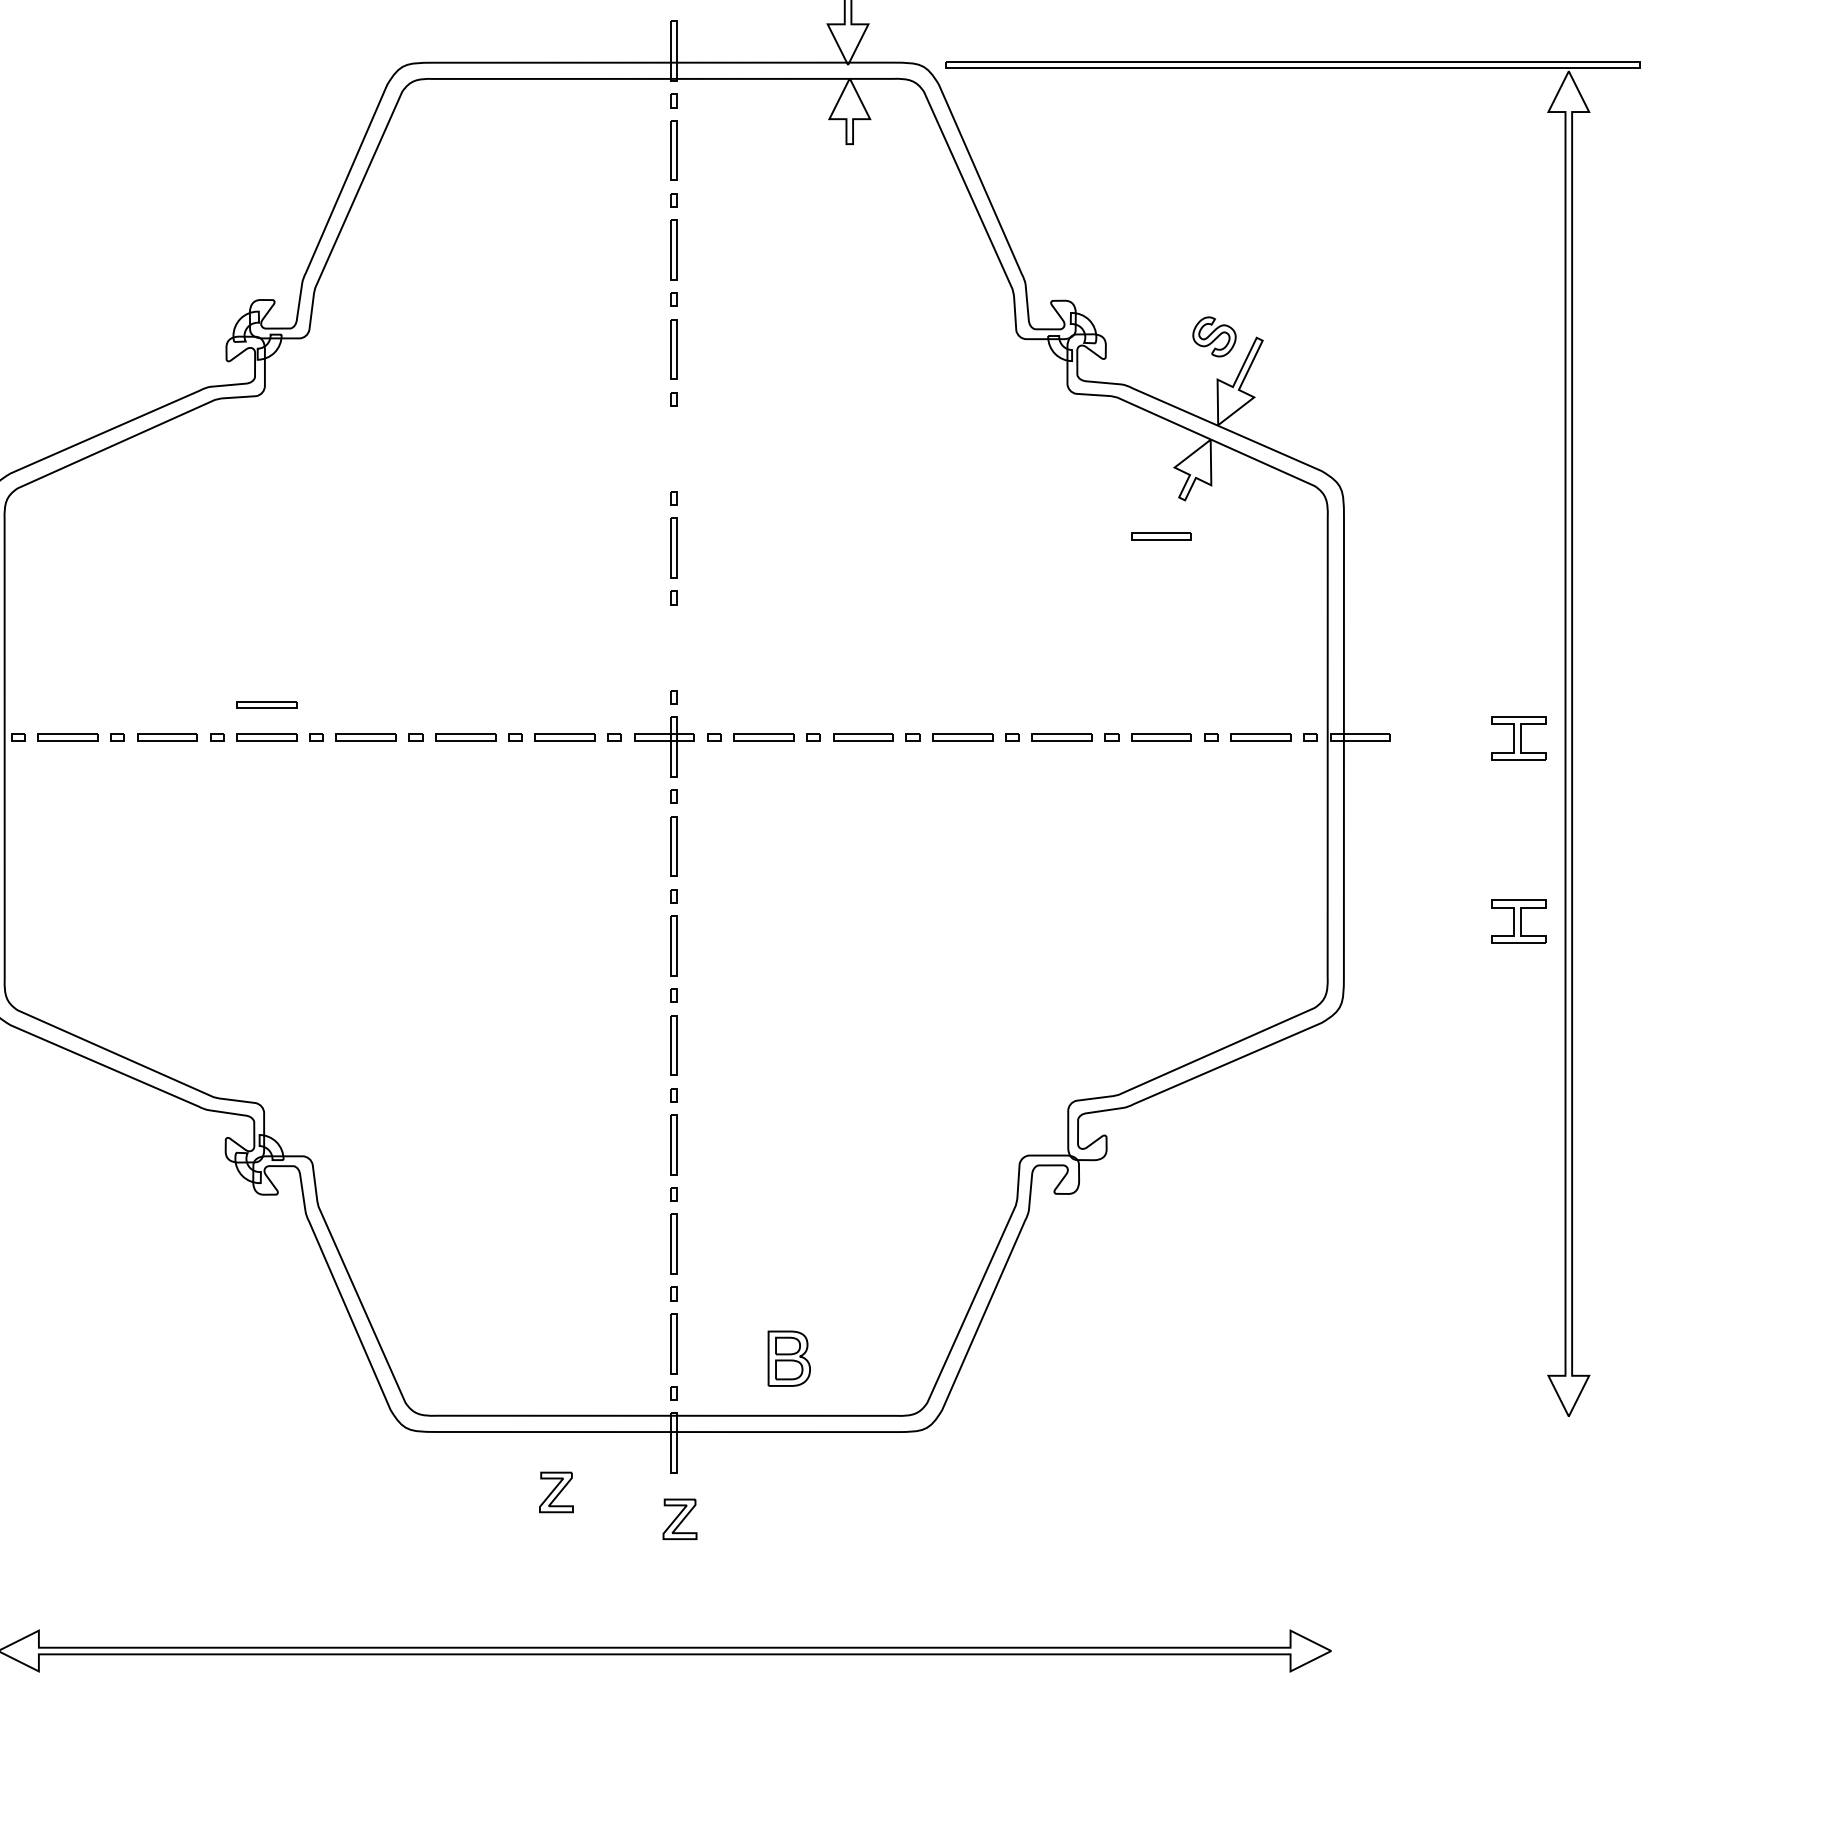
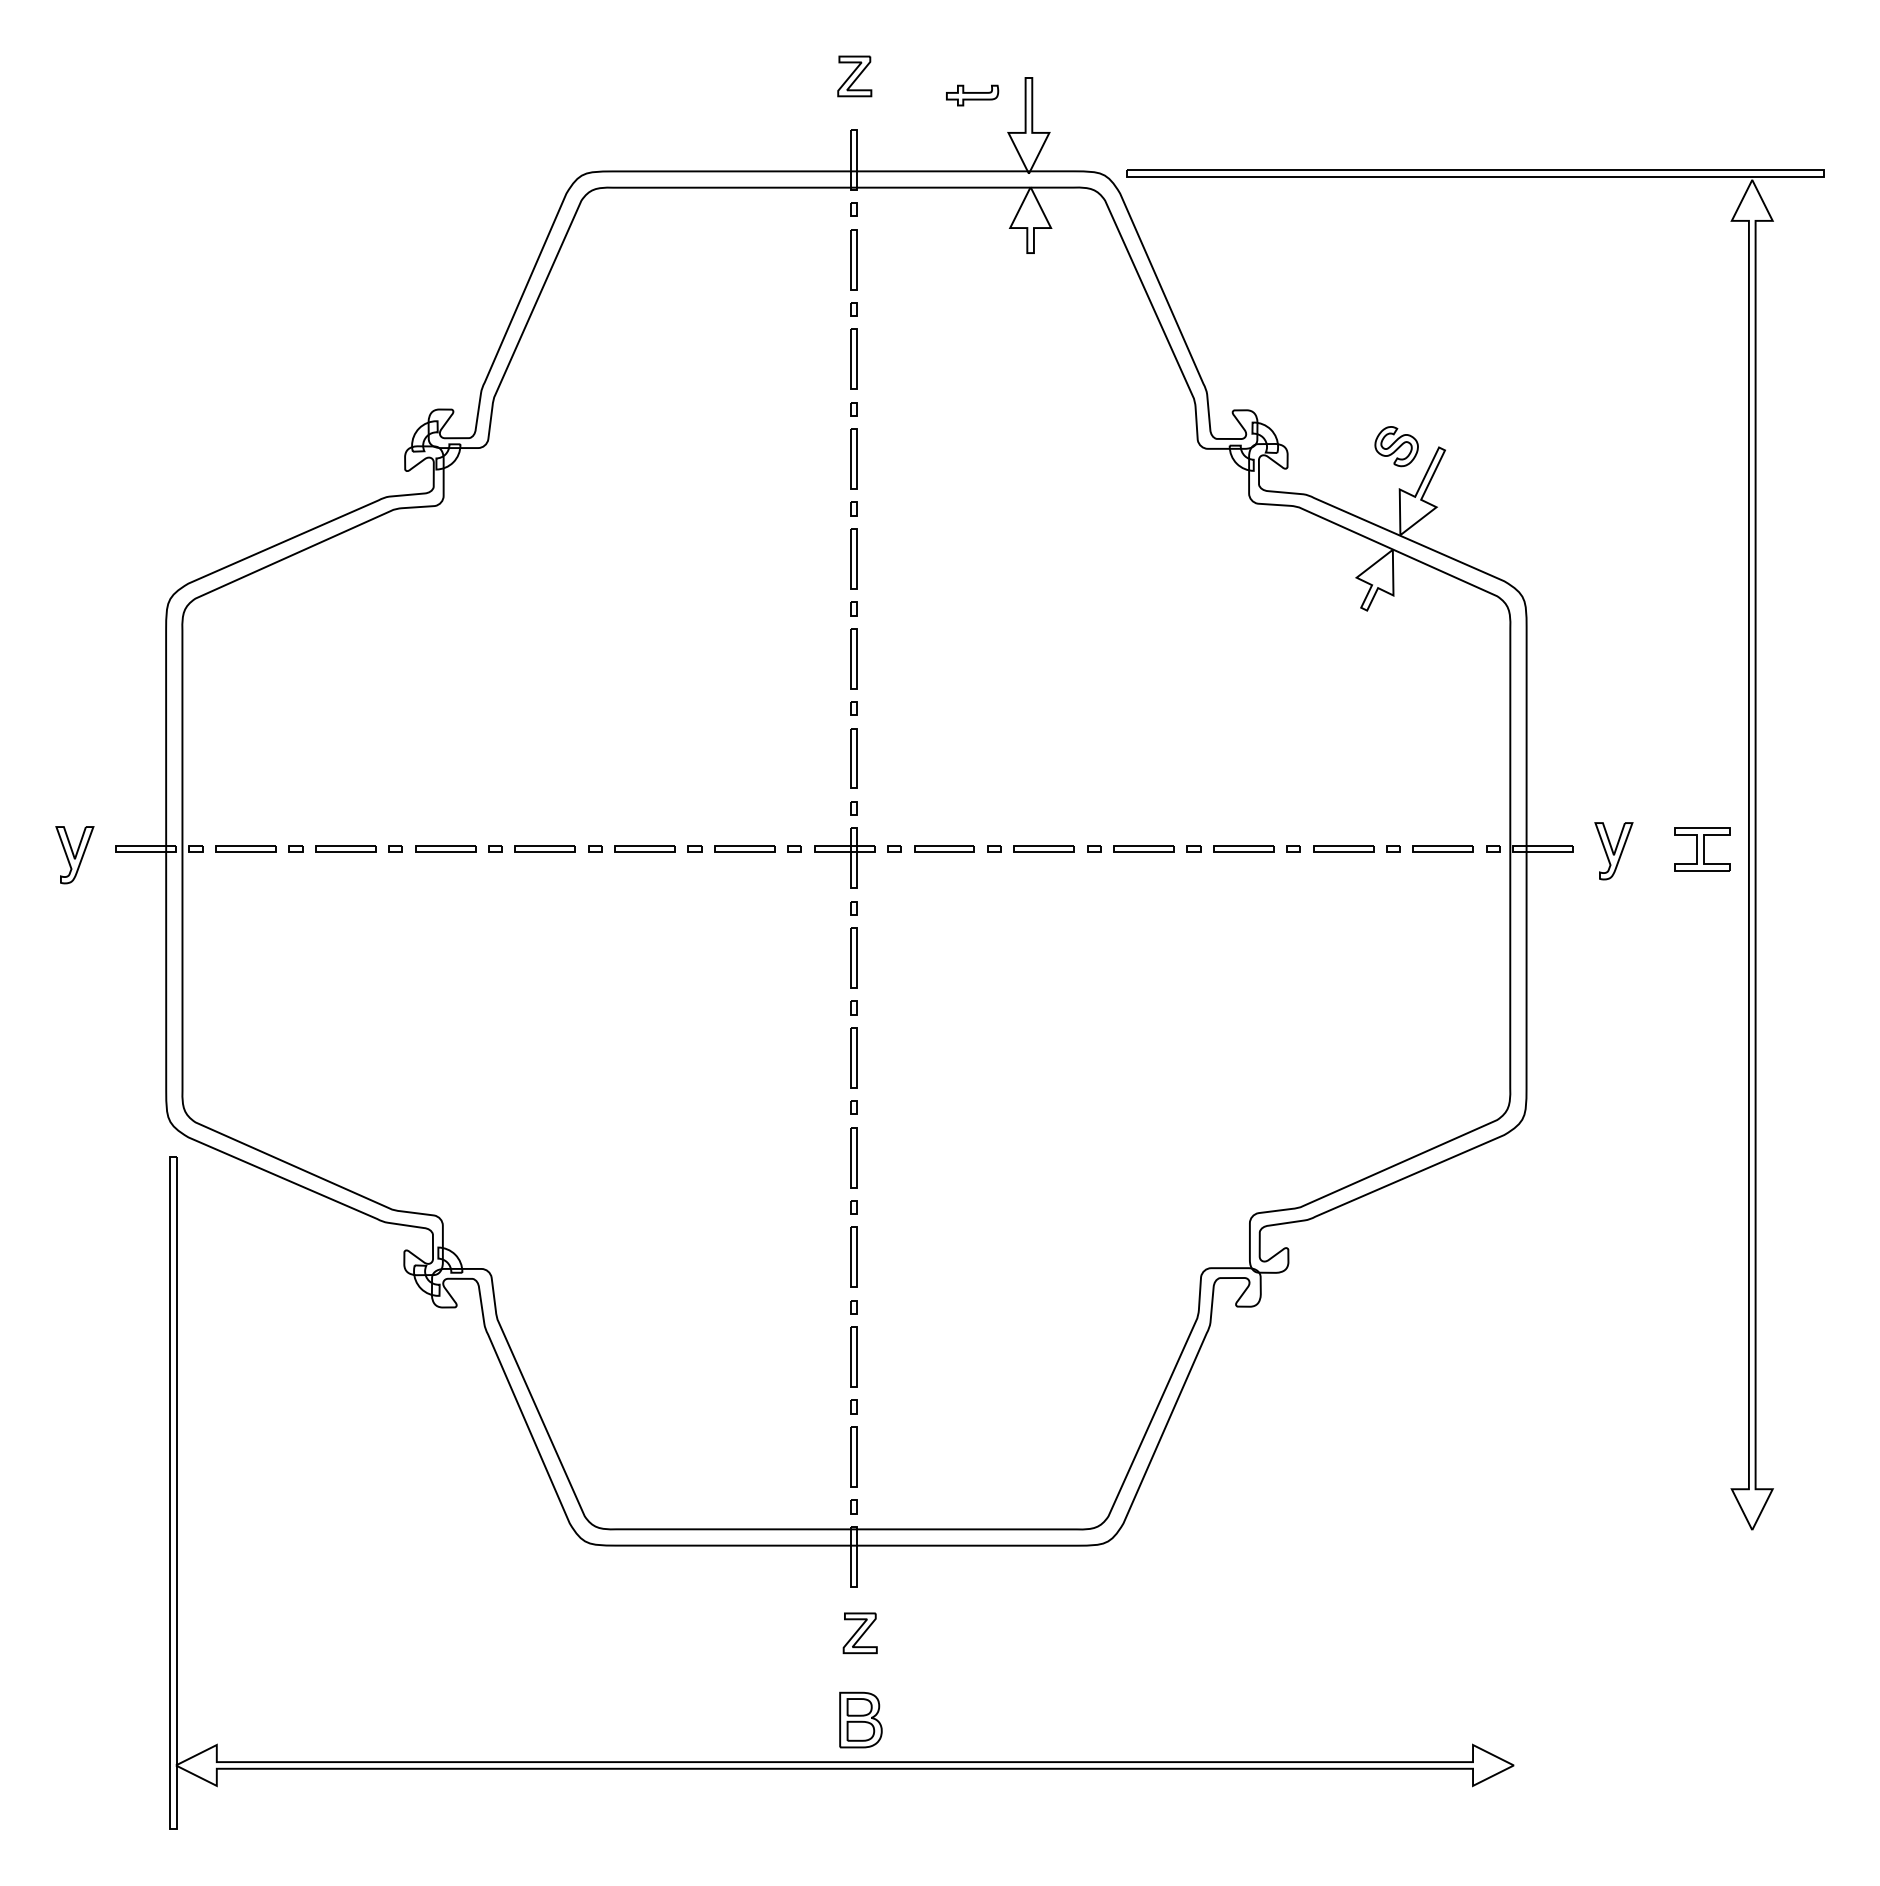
part: (673, 448) -> (853, 558), added
part: (1161, 536) -> (1343, 646), removed
part: (673, 647) -> (853, 758), added
part: (266, 704) -> (445, 815), removed
part: (1430, 740) -> (1613, 851), added
part: (1519, 921) -> (1702, 1033), removed
part: (788, 1358) -> (860, 1719), moved
part: (555, 1492) -> (735, 1606), removed

